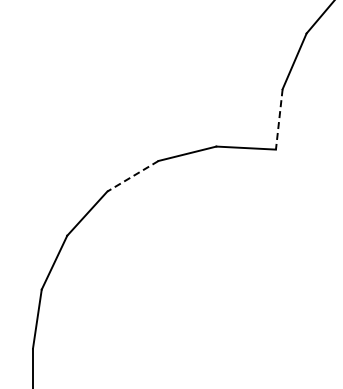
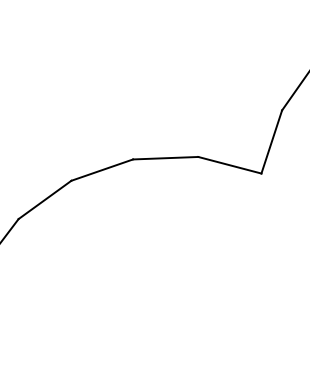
line: (279, 119) -> (271, 142), dashed -> solid
line: (132, 176) -> (101, 170), dashed -> solid

